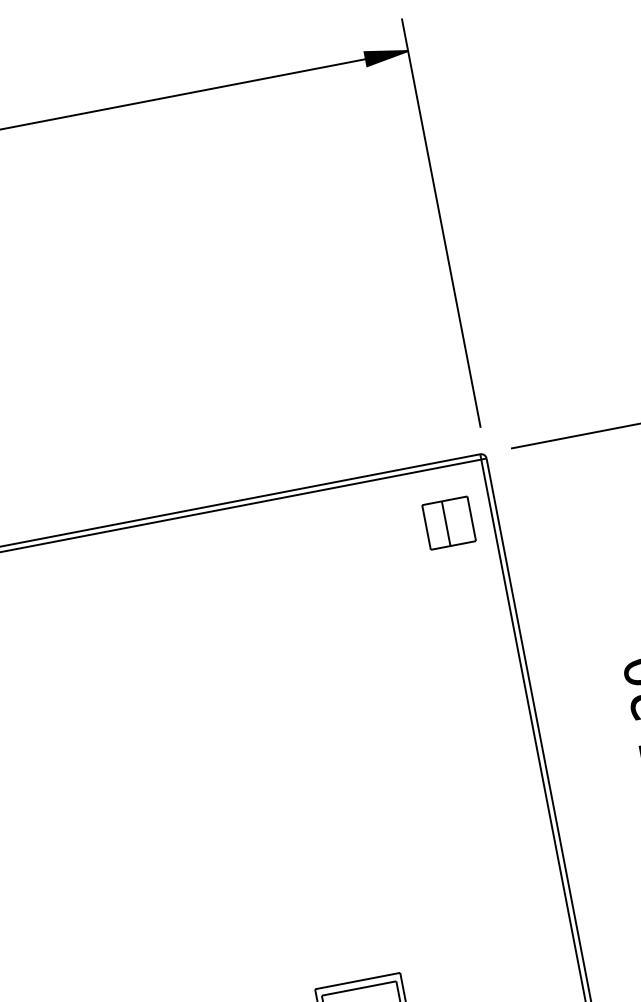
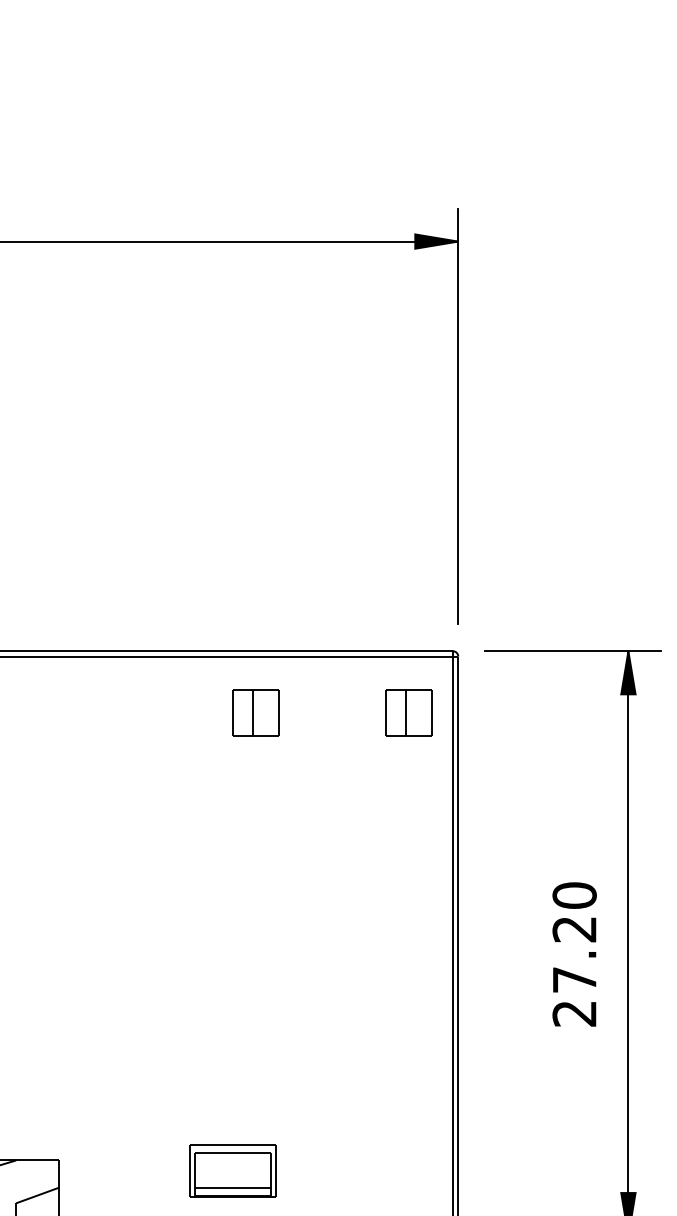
part: (298, 551) -> (255, 712), added

